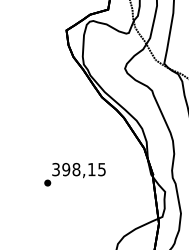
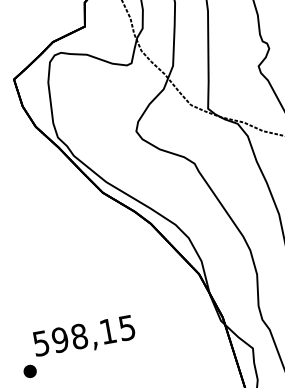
text: (55, 168) -> (39, 341), 398,15 -> 598,15

